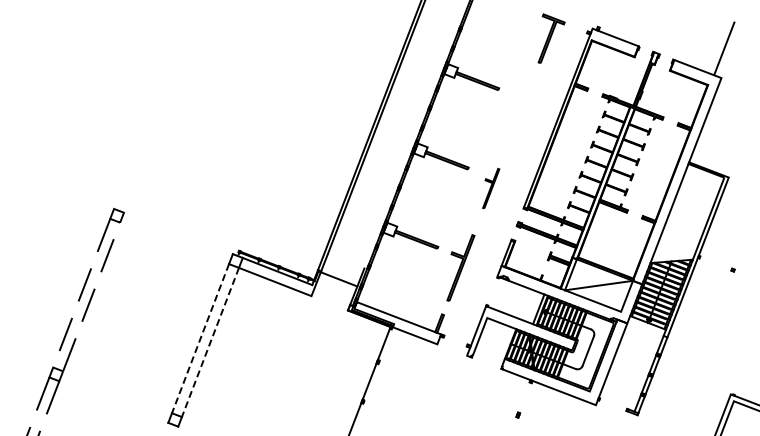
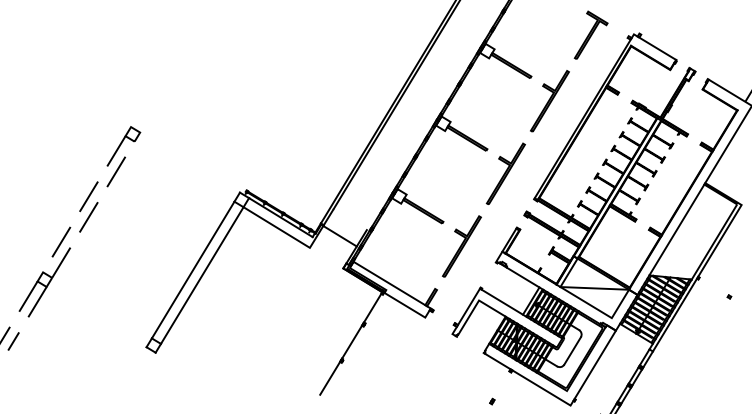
part: (521, 109) -> (549, 101), added
part: (490, 188) -> (505, 173), size x1.67
line: (200, 338) -> (193, 269), dashed -> solid
line: (210, 342) -> (202, 275), dashed -> solid

